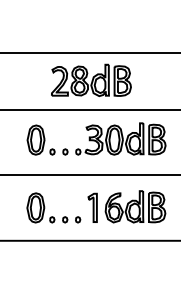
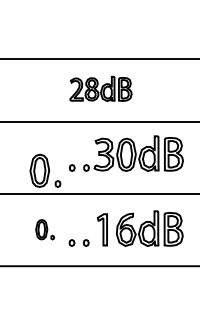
part: (90, 80) -> (100, 88), size x0.7
part: (41, 139) -> (45, 170), moved
part: (40, 207) -> (44, 229), size x0.6

